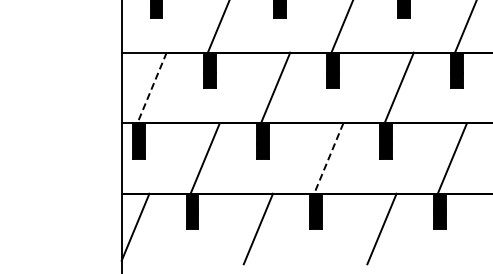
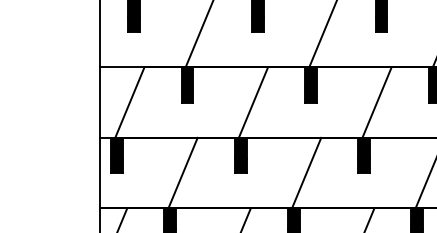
line: (151, 88) -> (129, 103), dashed -> solid
line: (328, 158) -> (306, 173), dashed -> solid

